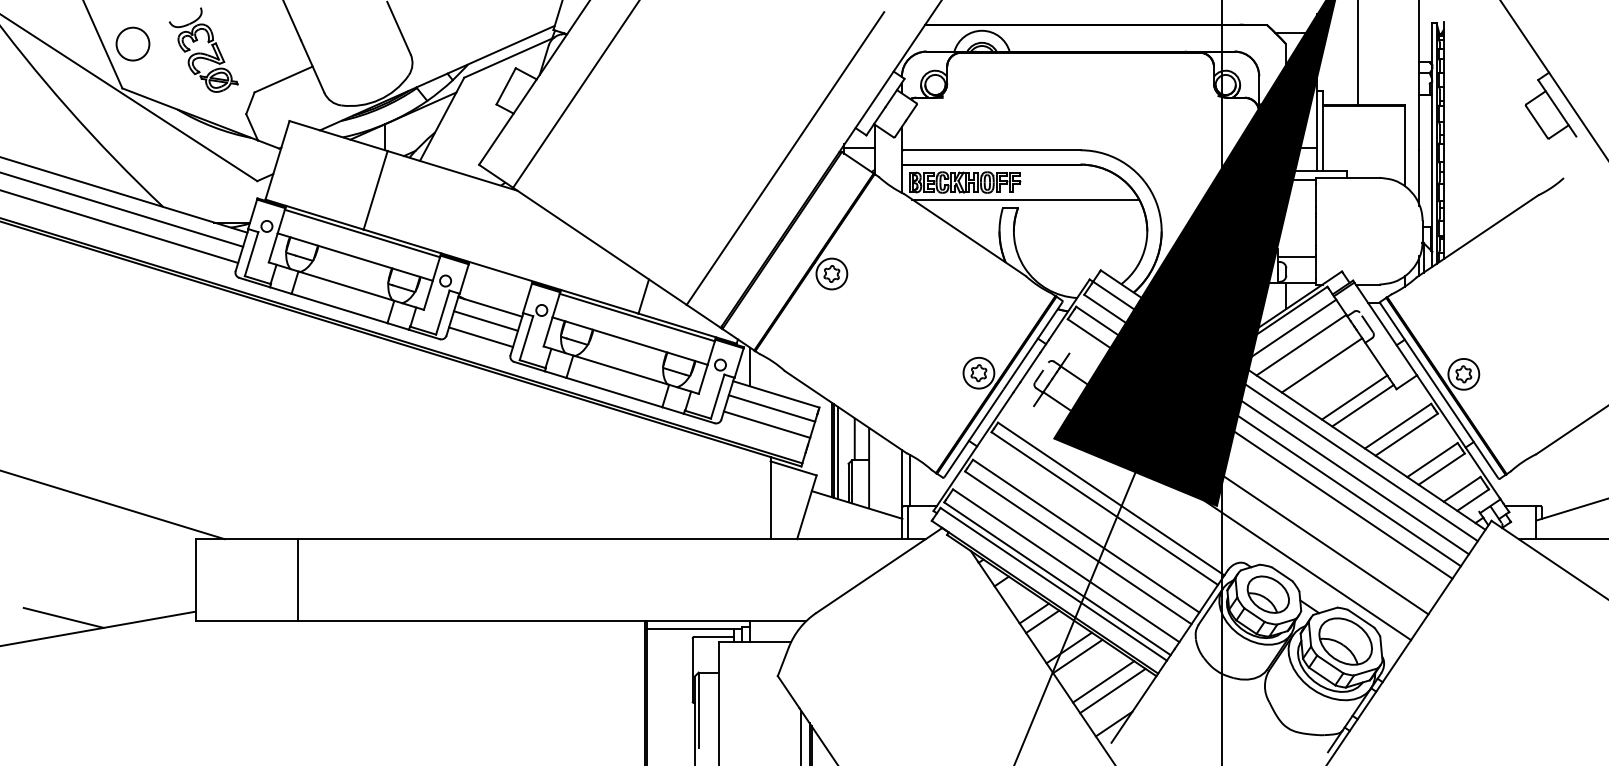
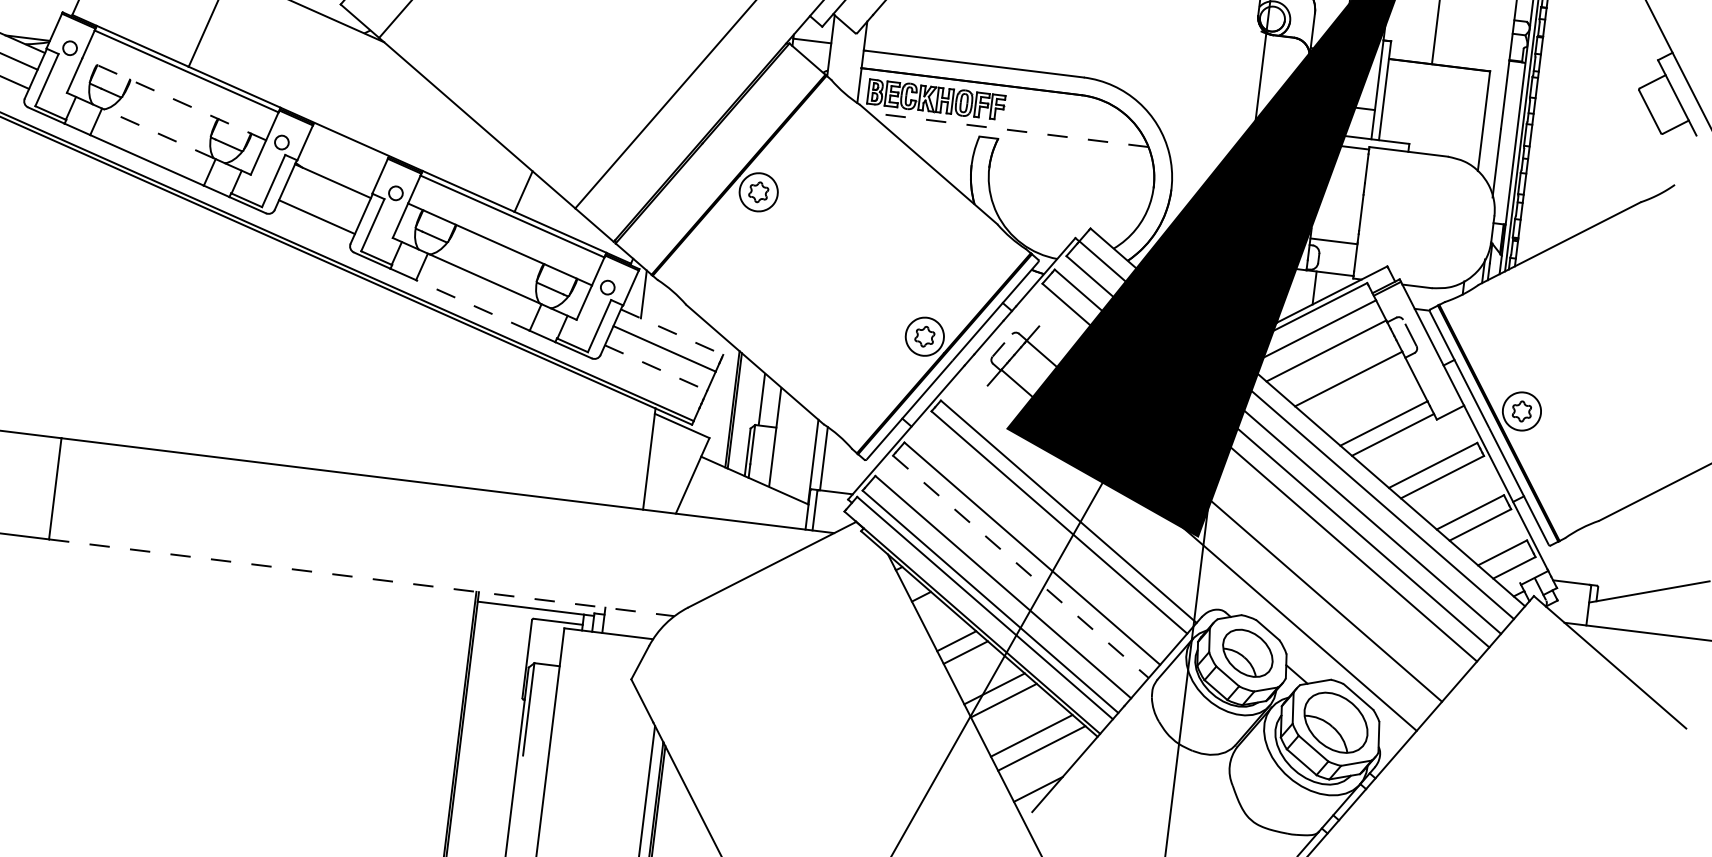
line: (1025, 199) -> (1008, 129), solid -> dashed
line: (354, 256) -> (173, 98), solid -> dashed
line: (345, 286) -> (157, 134), solid -> dashed
line: (486, 320) -> (326, 197), removed
line: (613, 392) -> (471, 305), solid -> dashed
line: (776, 394) -> (672, 332), solid -> dashed
line: (767, 424) -> (656, 367), solid -> dashed
line: (838, 453) -> (739, 414), removed
line: (1078, 547) -> (1021, 566), solid -> dashed
line: (552, 621) -> (362, 578), solid -> dashed

